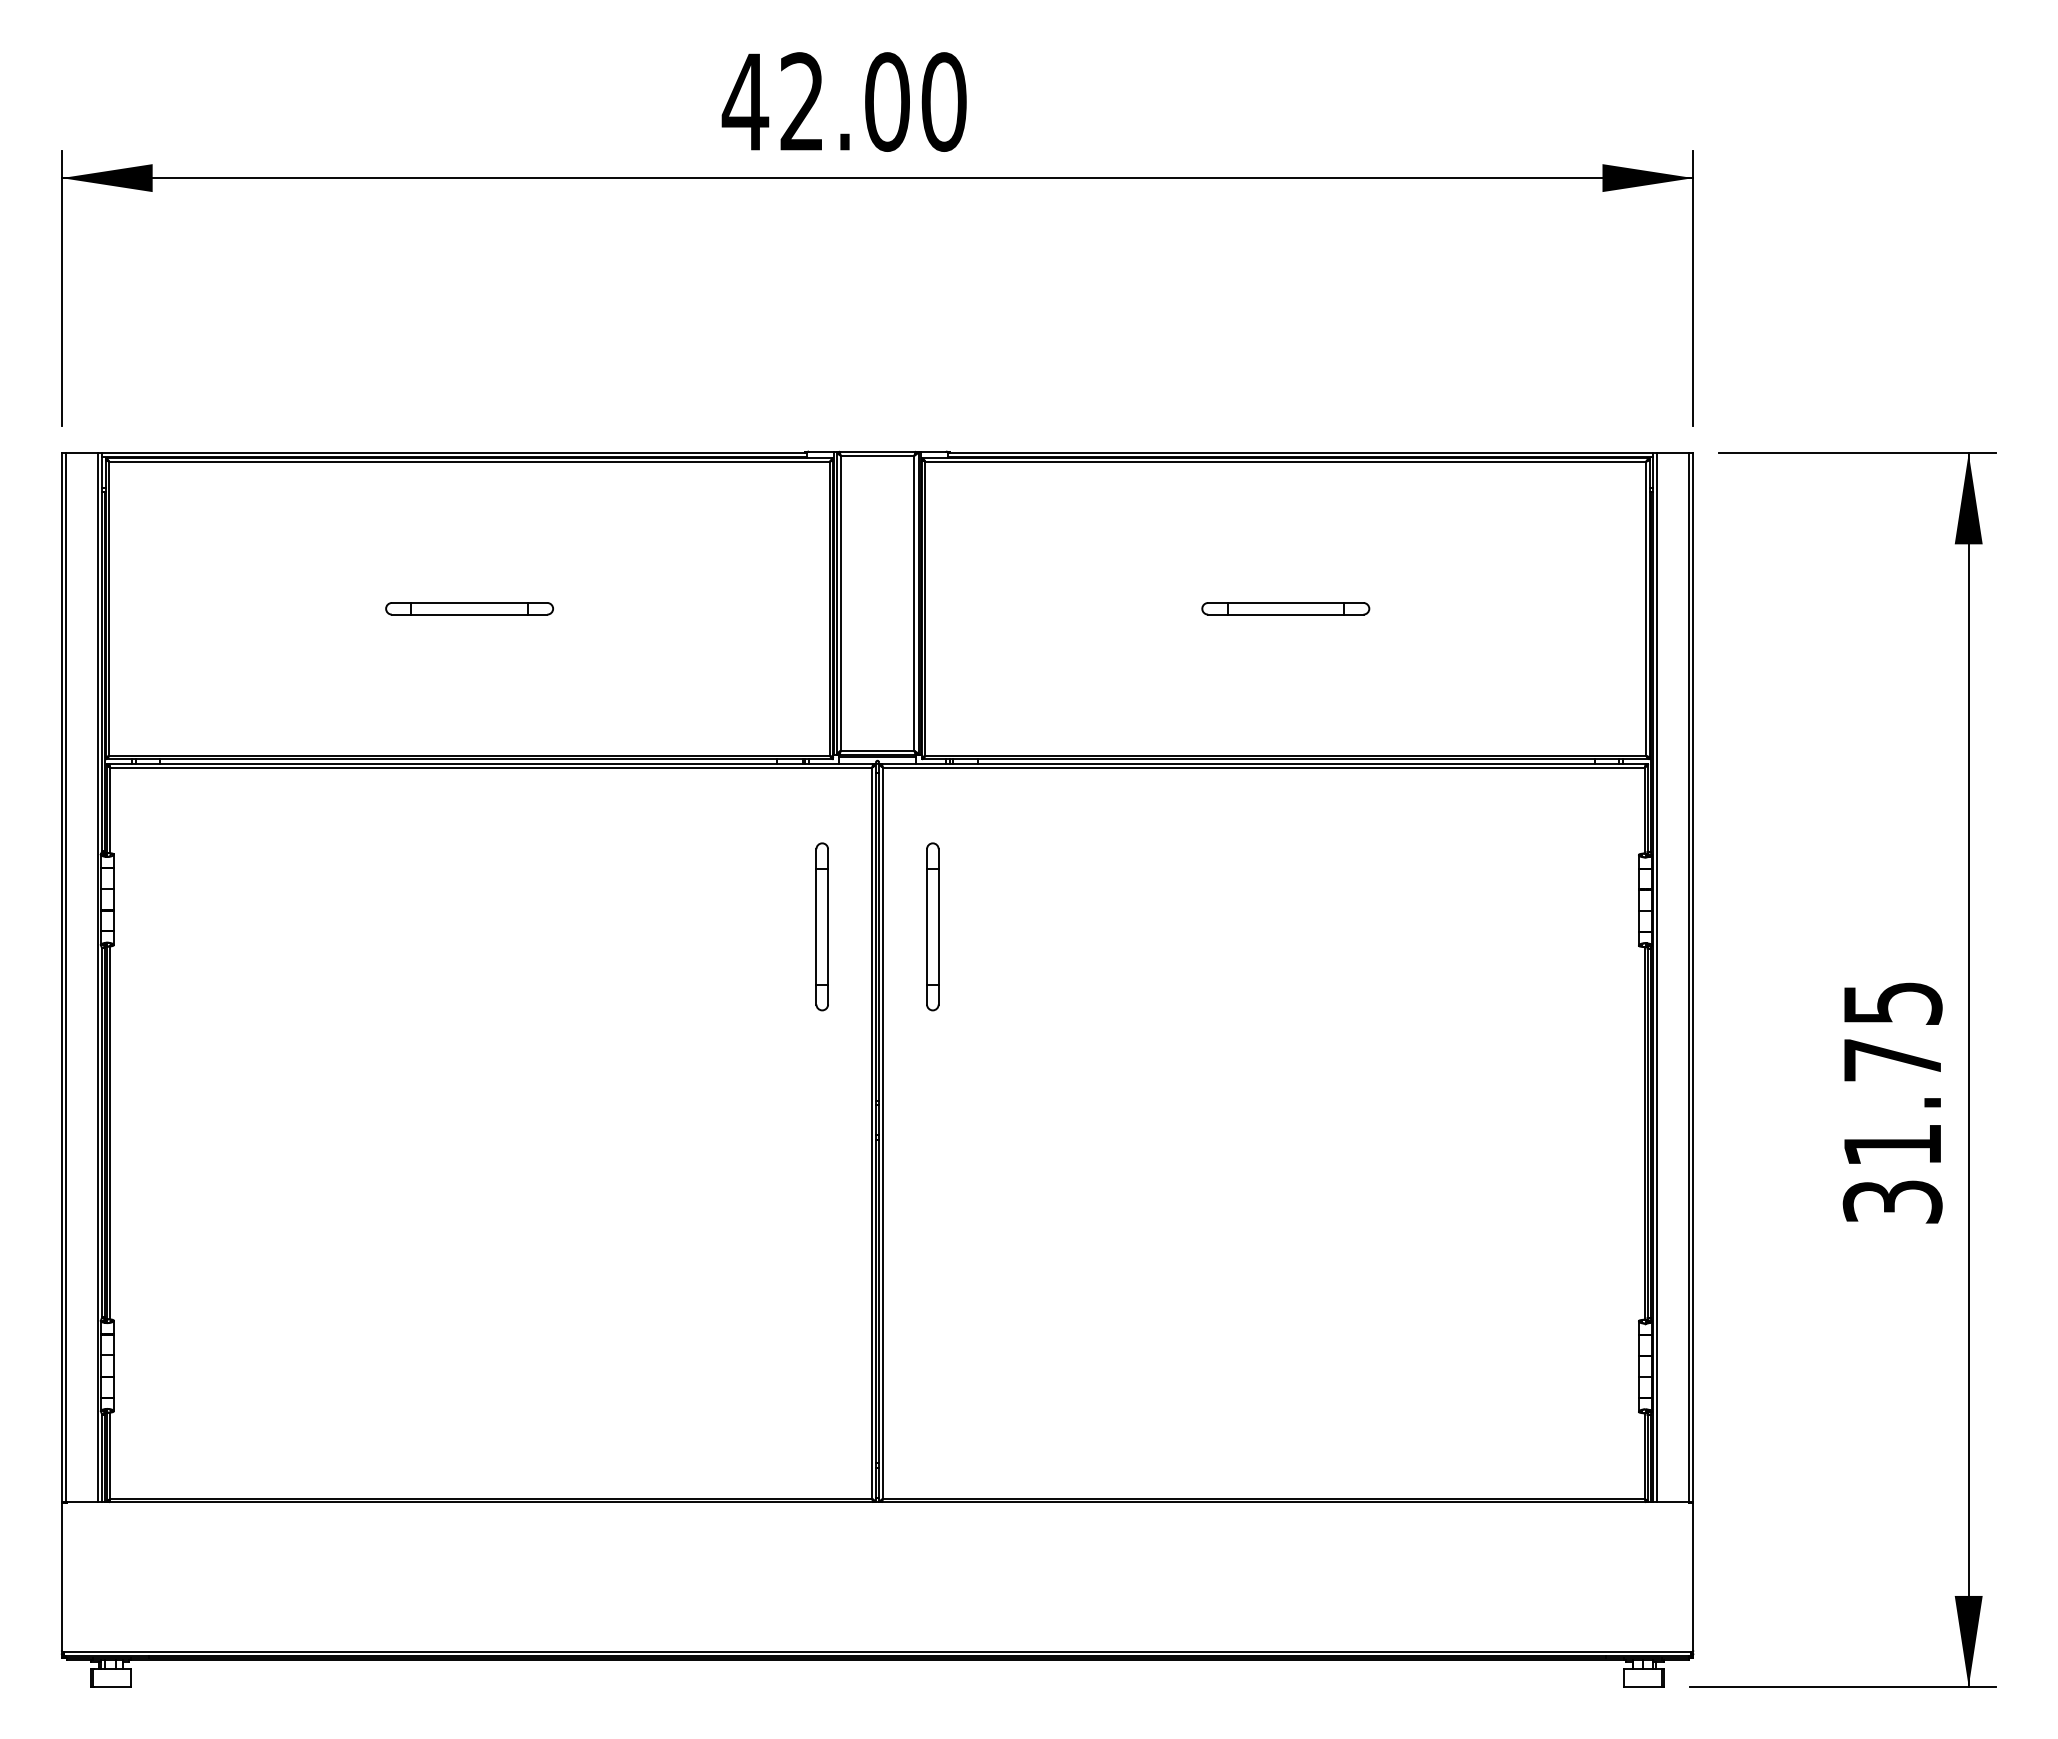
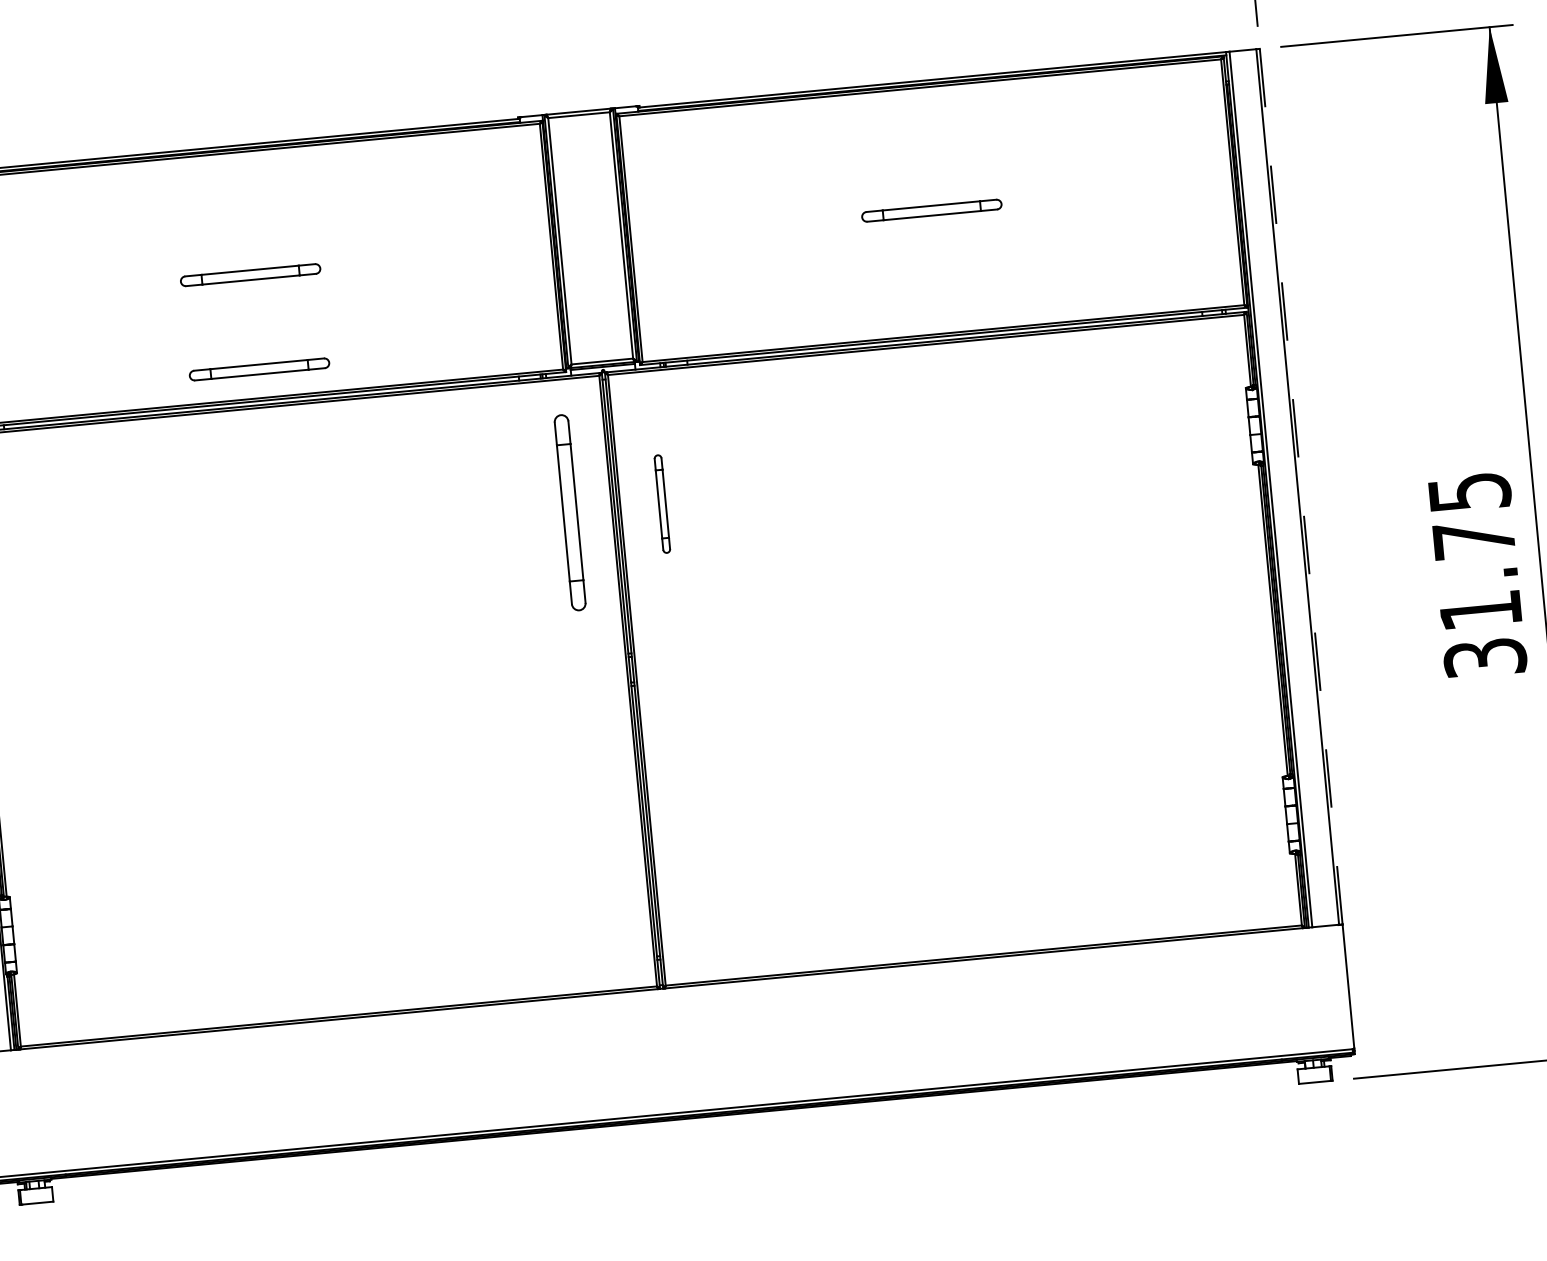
part: (469, 721) -> (259, 369), added
part: (821, 926) -> (569, 512), size x1.4
part: (932, 926) -> (662, 503), size x0.7
line: (1693, 978) -> (1301, 487), solid -> dashed

